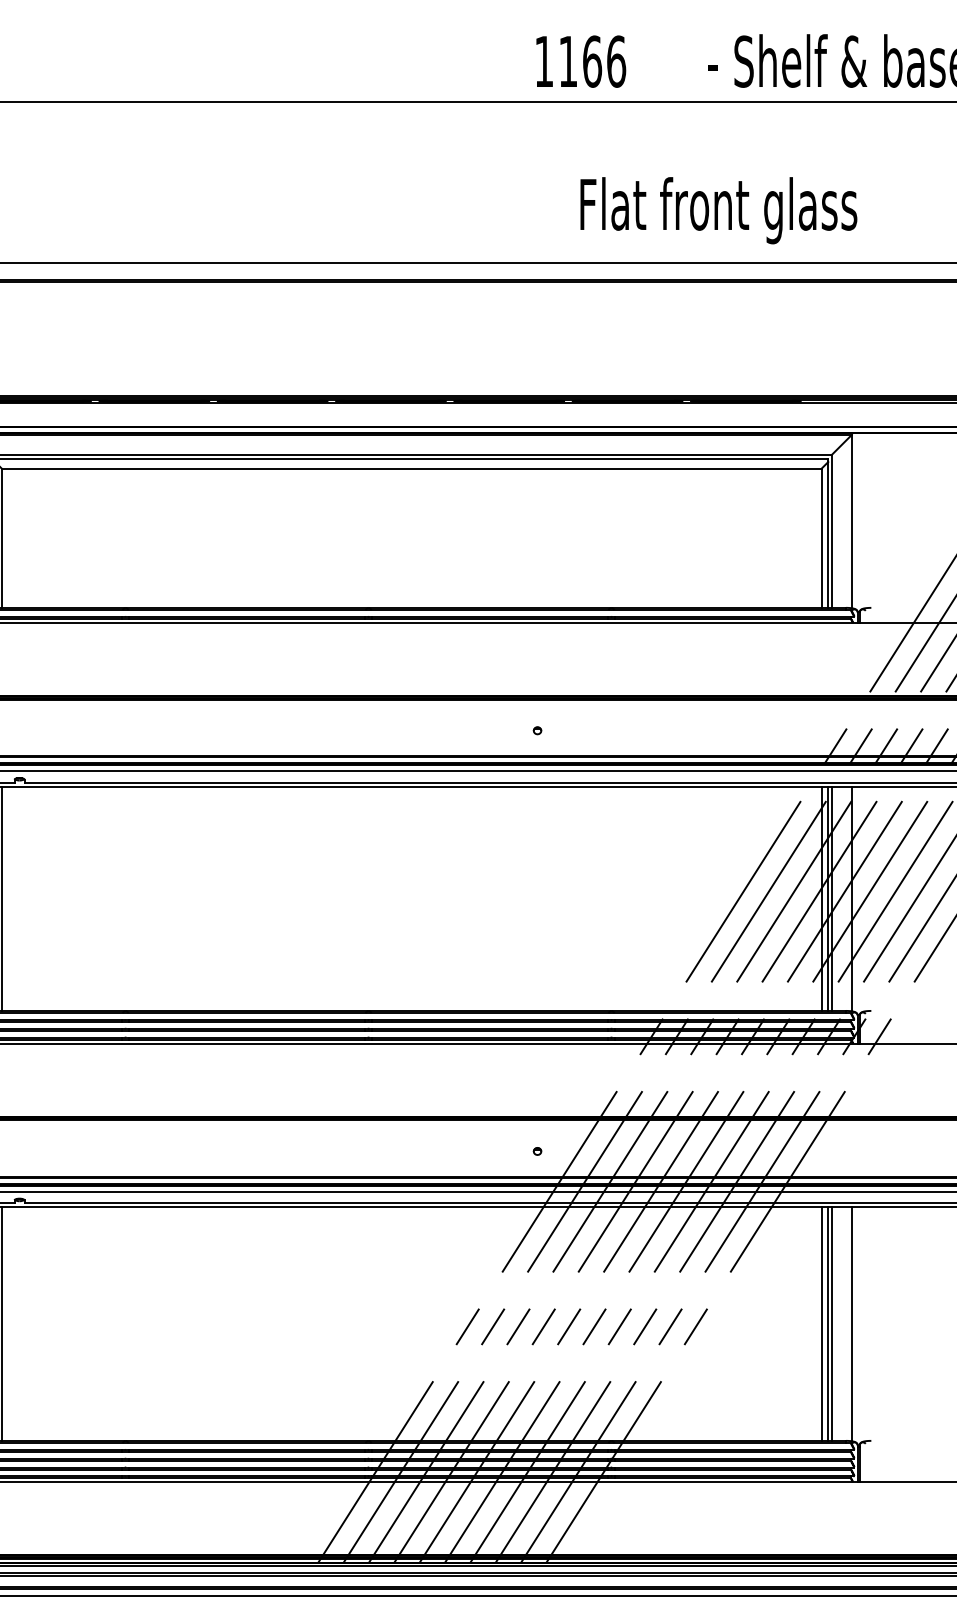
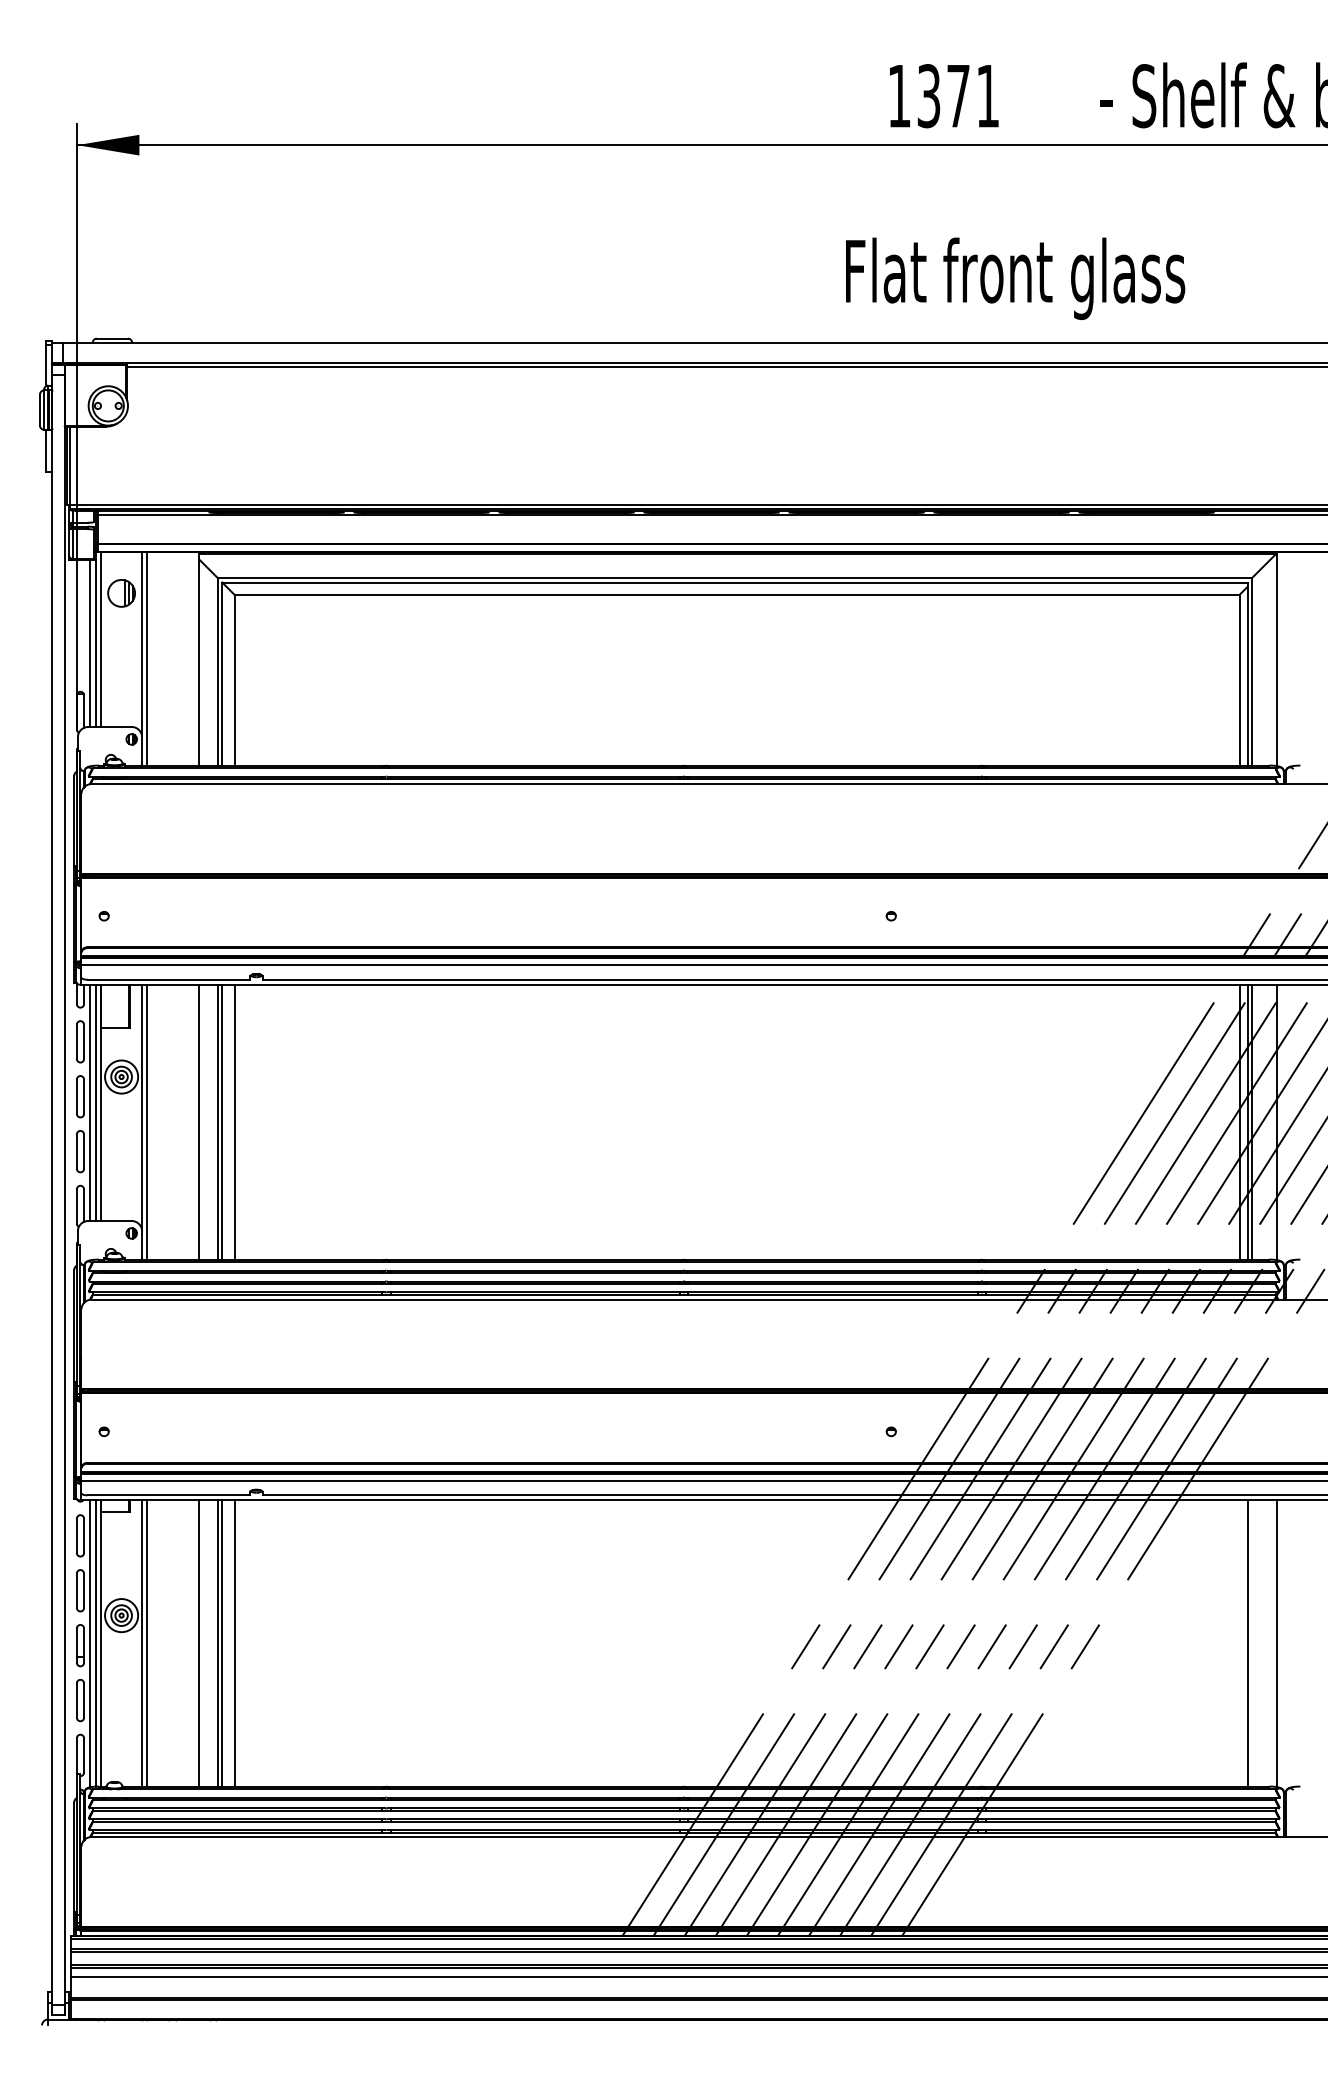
text: (592, 61) -> (958, 96), 1166 -> 1371
text: (718, 210) -> (1015, 278), moved
line: (821, 1324) -> (1239, 1643), removed
line: (831, 1324) -> (1251, 1643), removed

